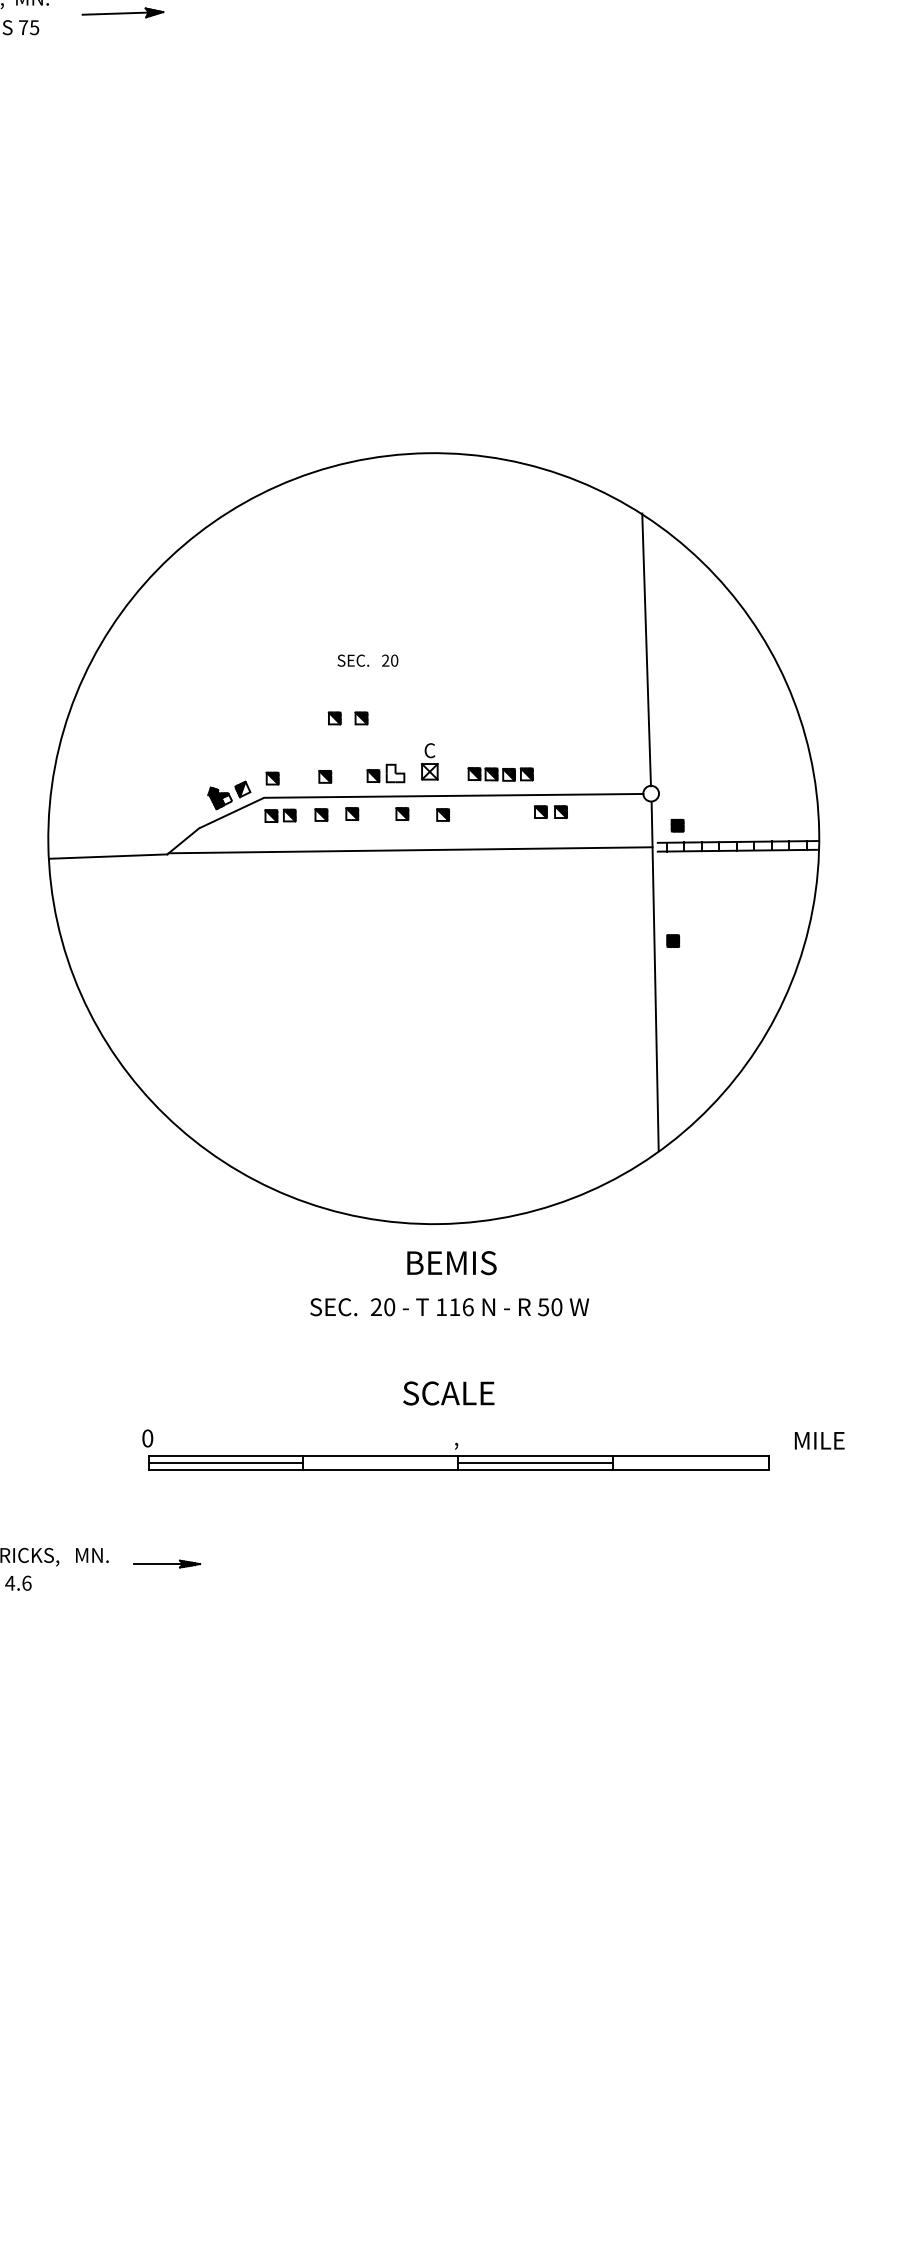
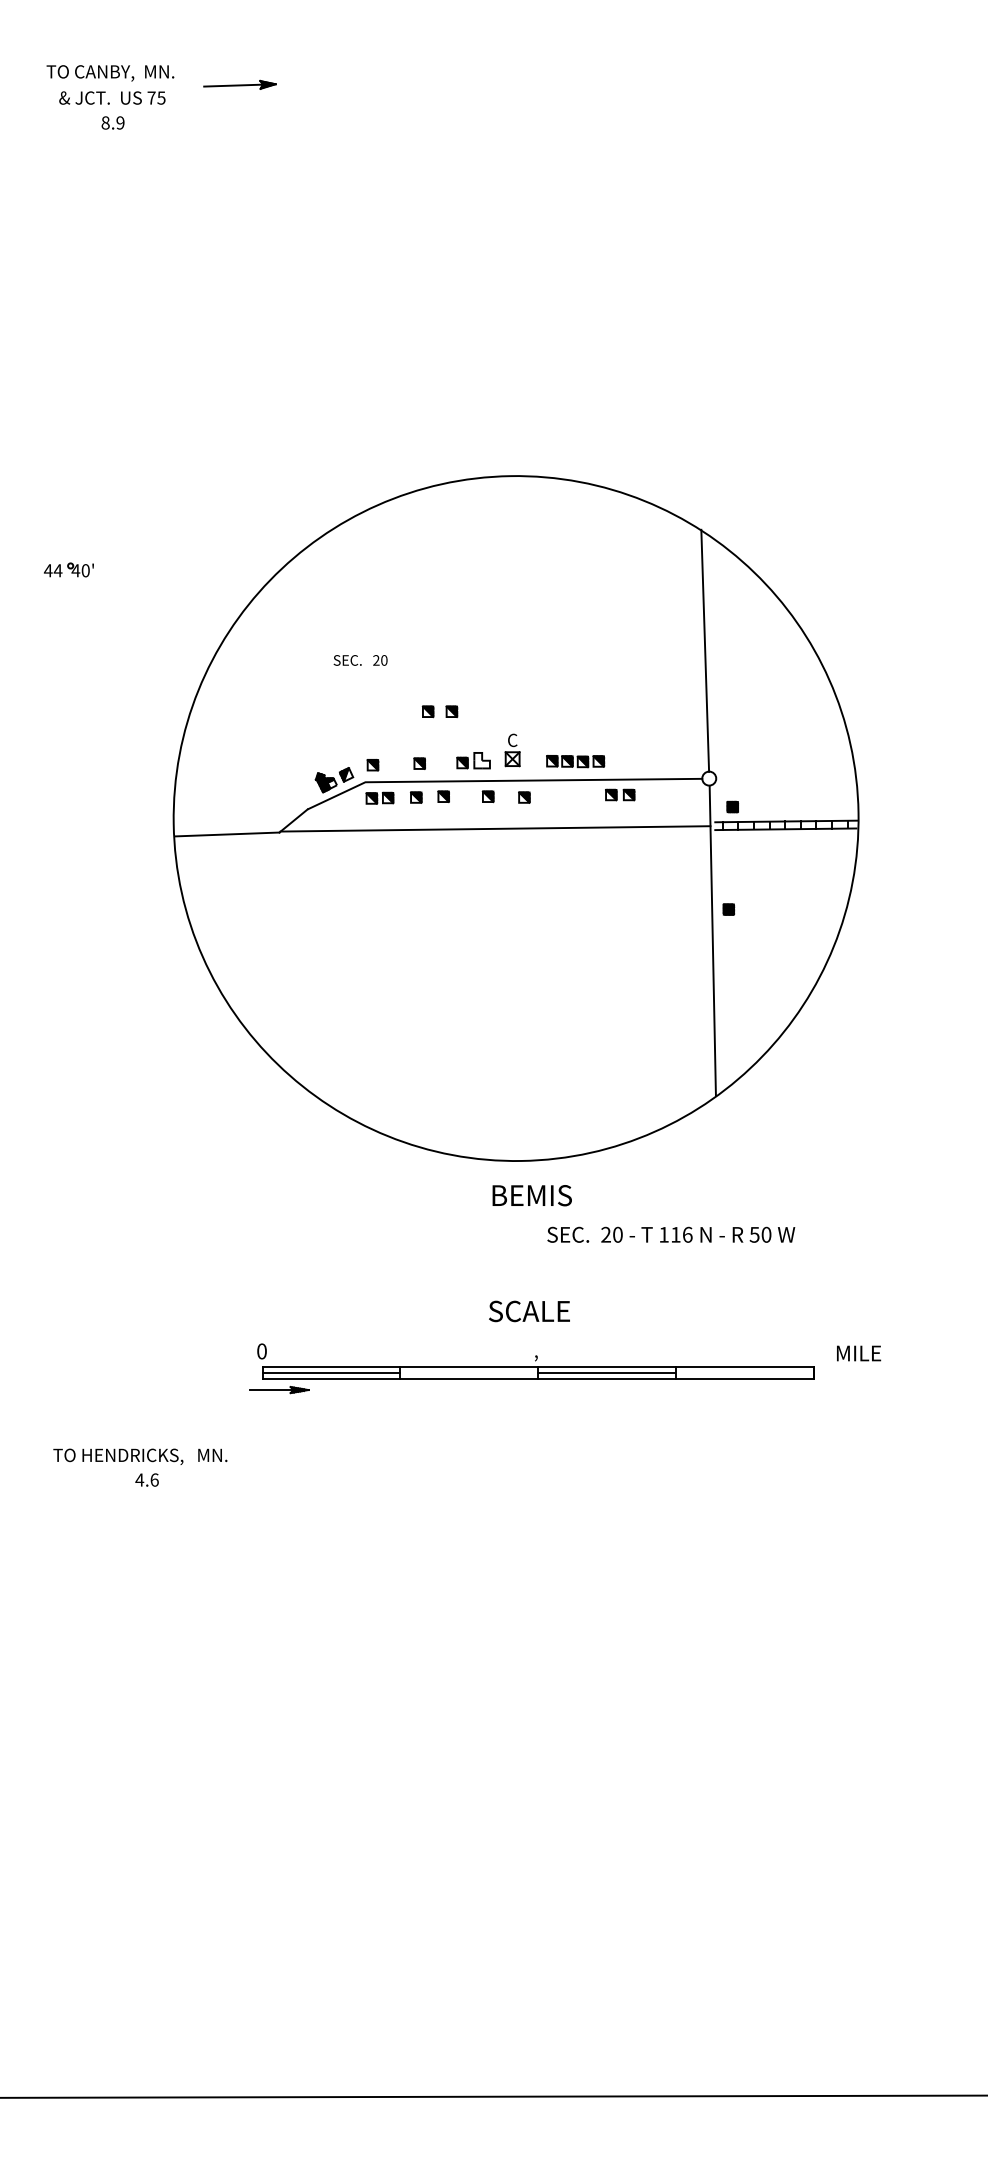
text: (367, 660) -> (360, 660), moved
text: (449, 1306) -> (671, 1234), moved
part: (167, 1564) -> (279, 1390), moved

